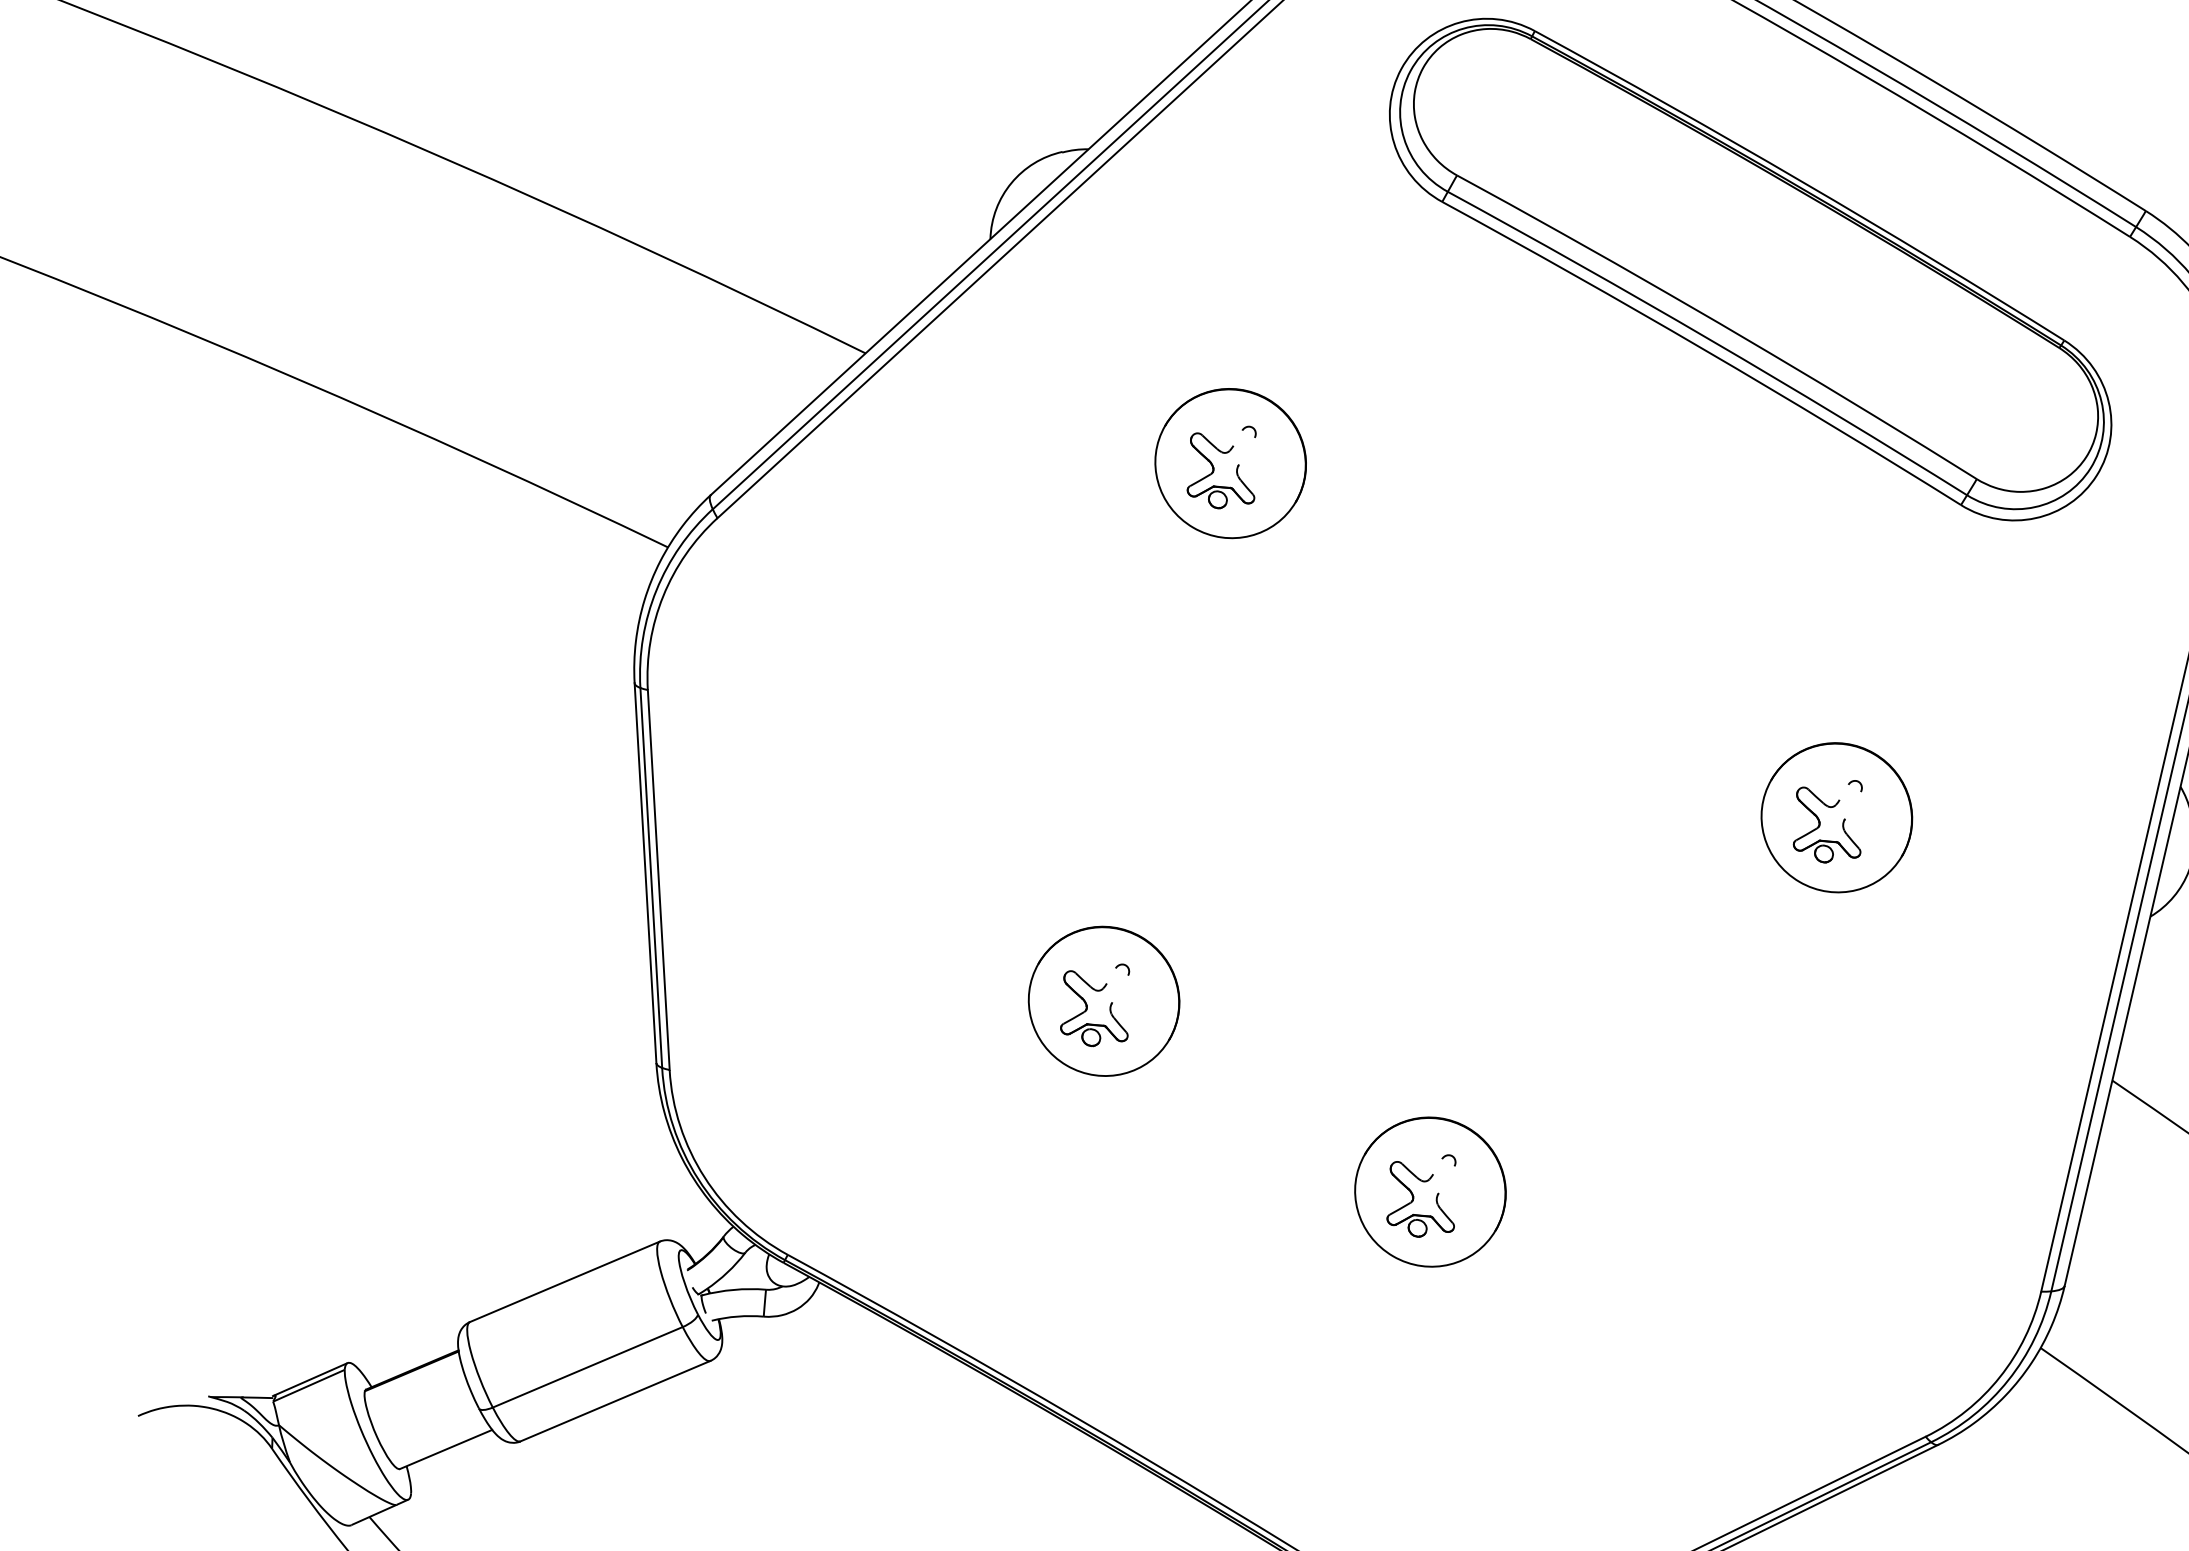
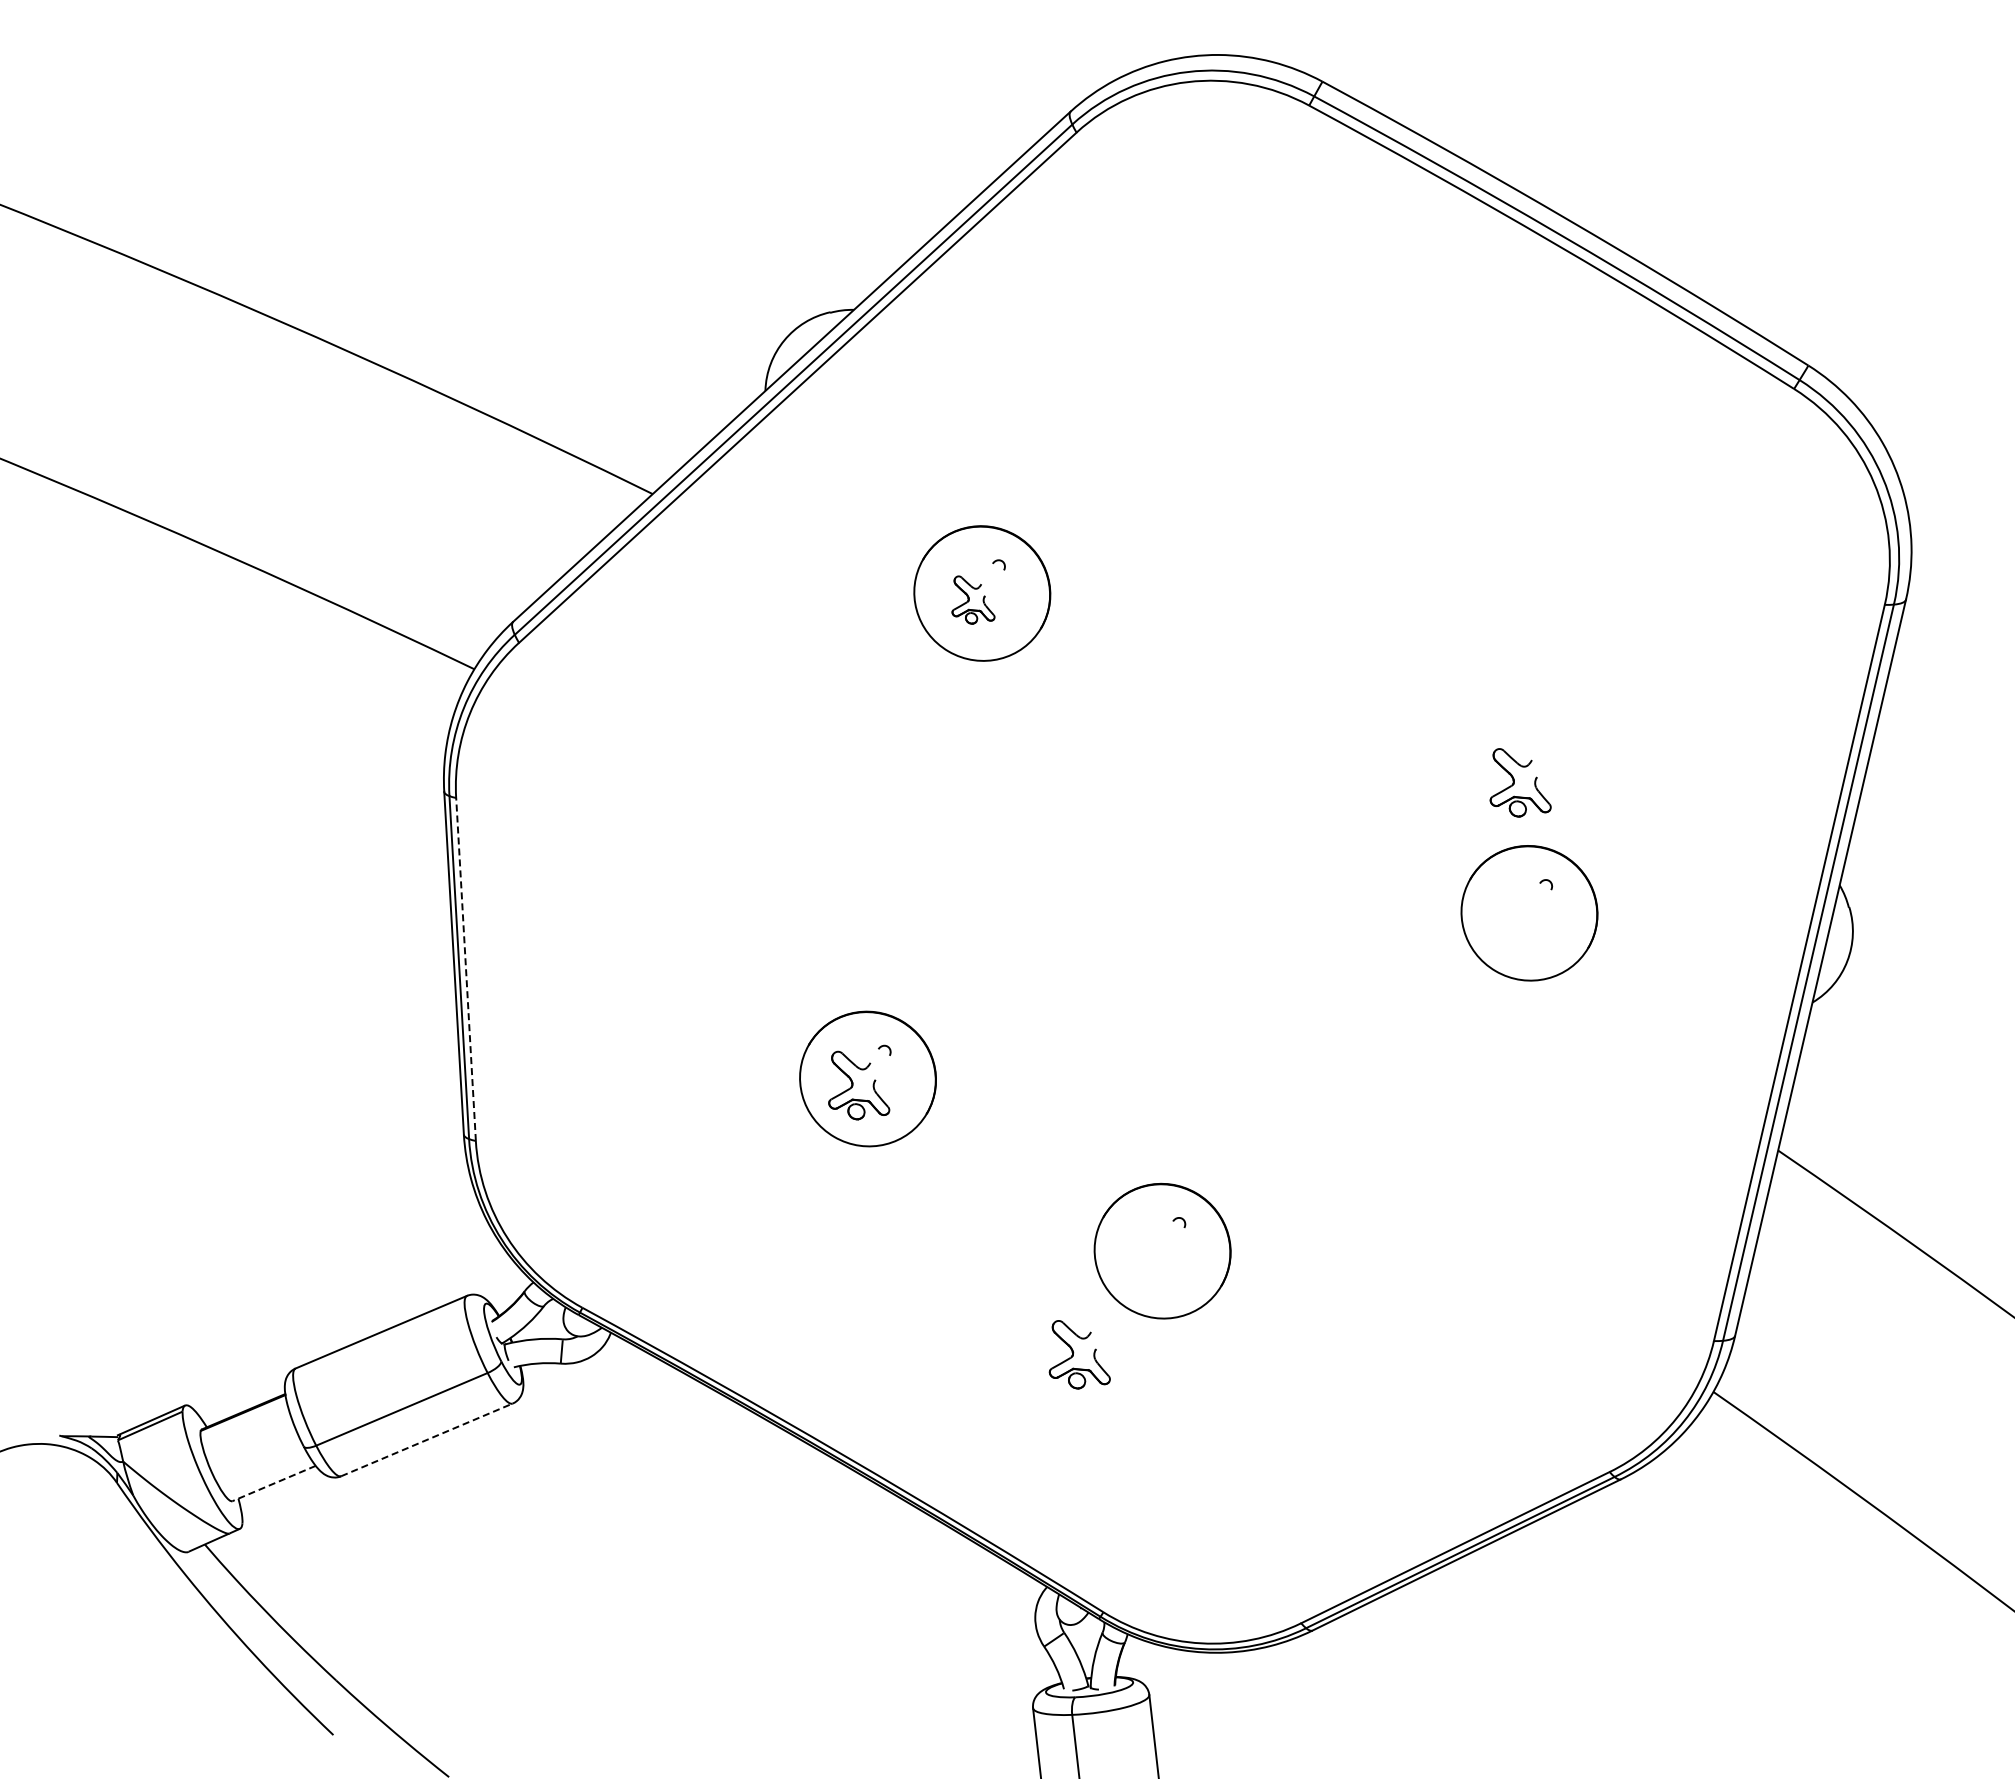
part: (1750, 269) -> (1451, 418), removed
part: (1220, 470) -> (973, 599), size x0.7
part: (1826, 824) -> (1520, 782), moved
line: (659, 880) -> (466, 969), solid -> dashed
part: (1420, 1199) -> (1079, 1354), moved
line: (616, 1400) -> (427, 1439), solid -> dashed
line: (445, 1449) -> (273, 1483), solid -> dashed

